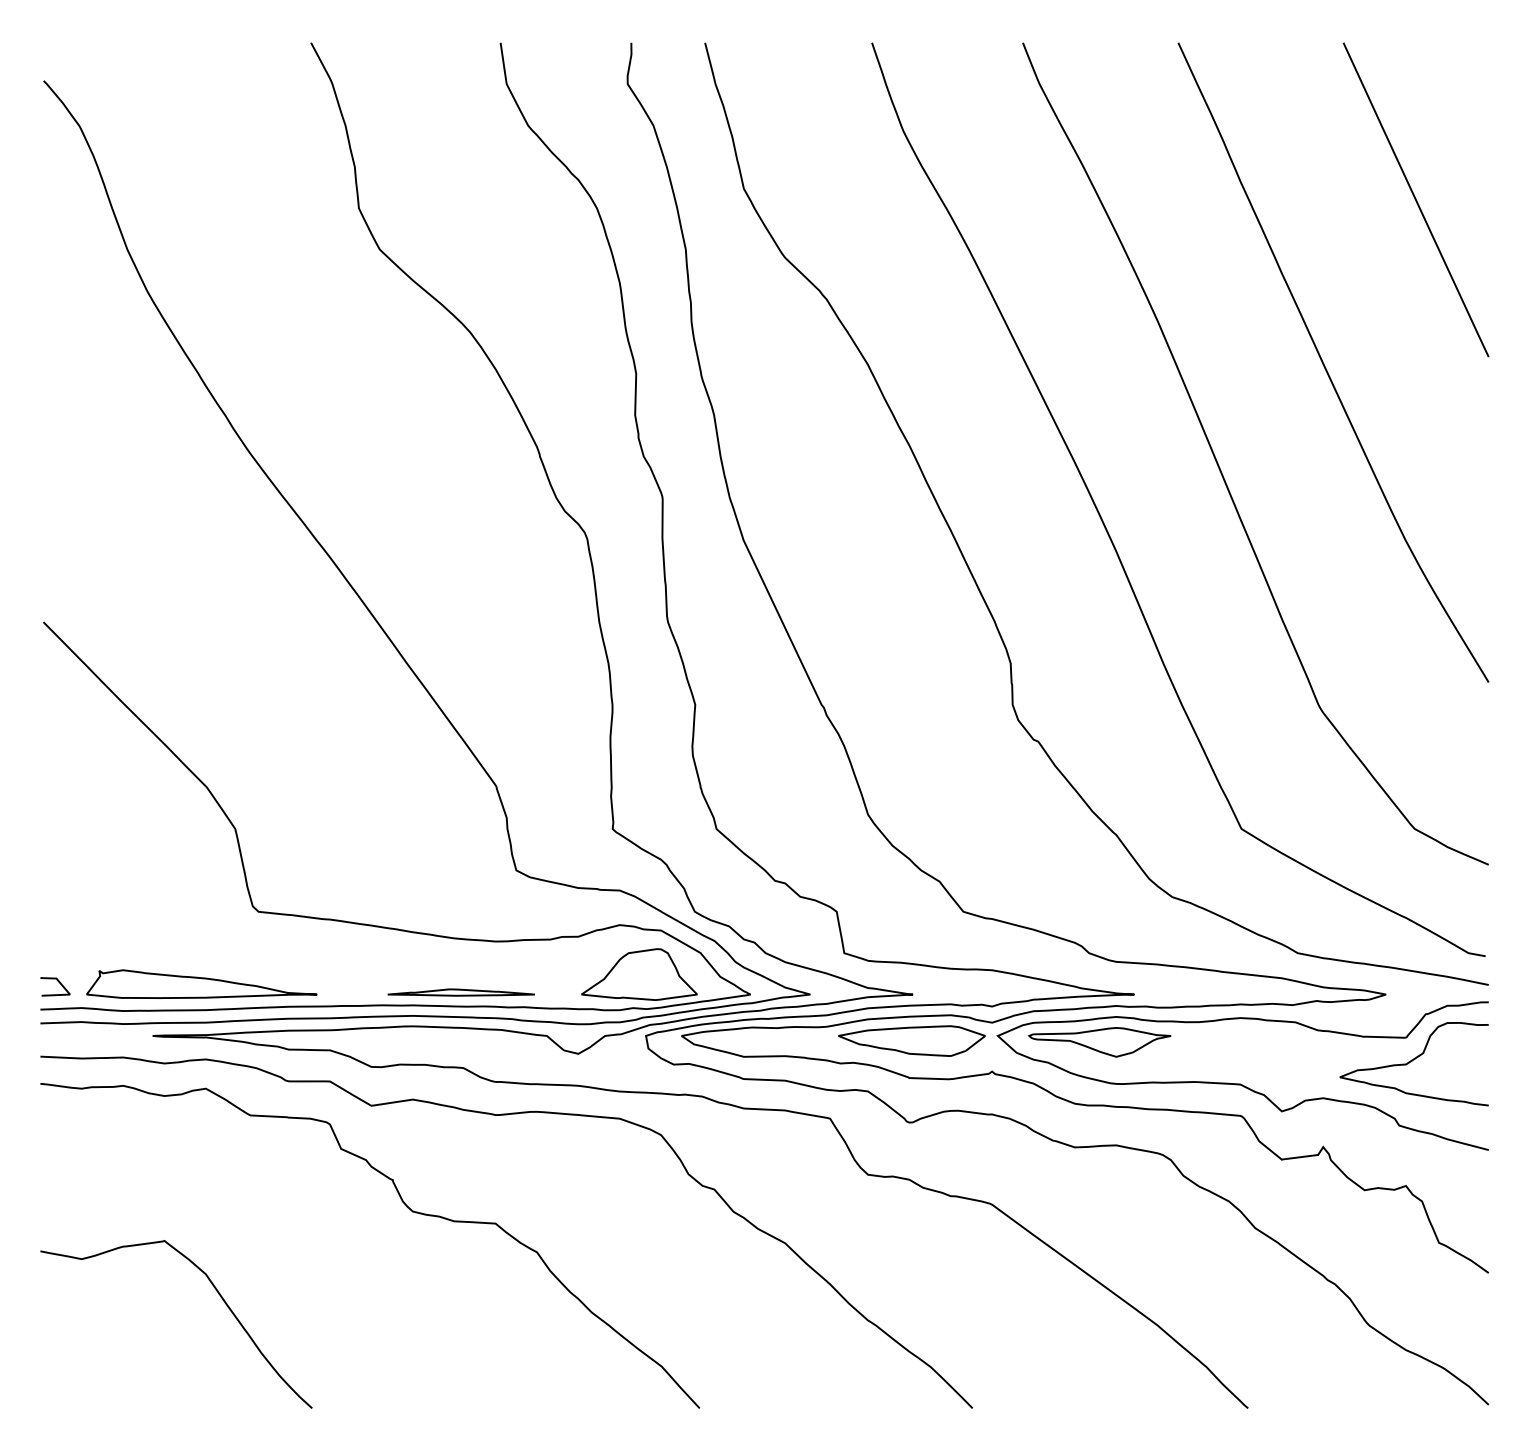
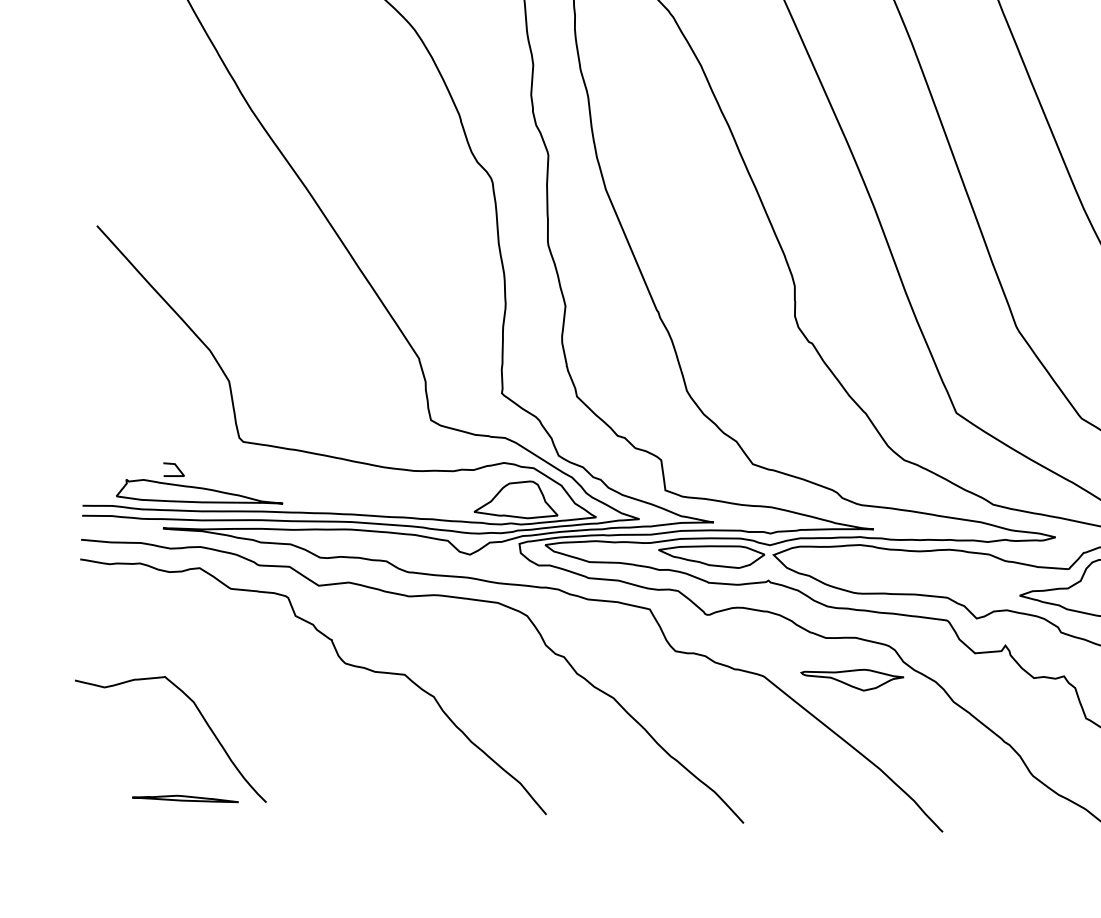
line: (58, 982) -> (176, 467), moved
part: (460, 992) -> (185, 798), moved
part: (1099, 1042) -> (852, 679), moved

